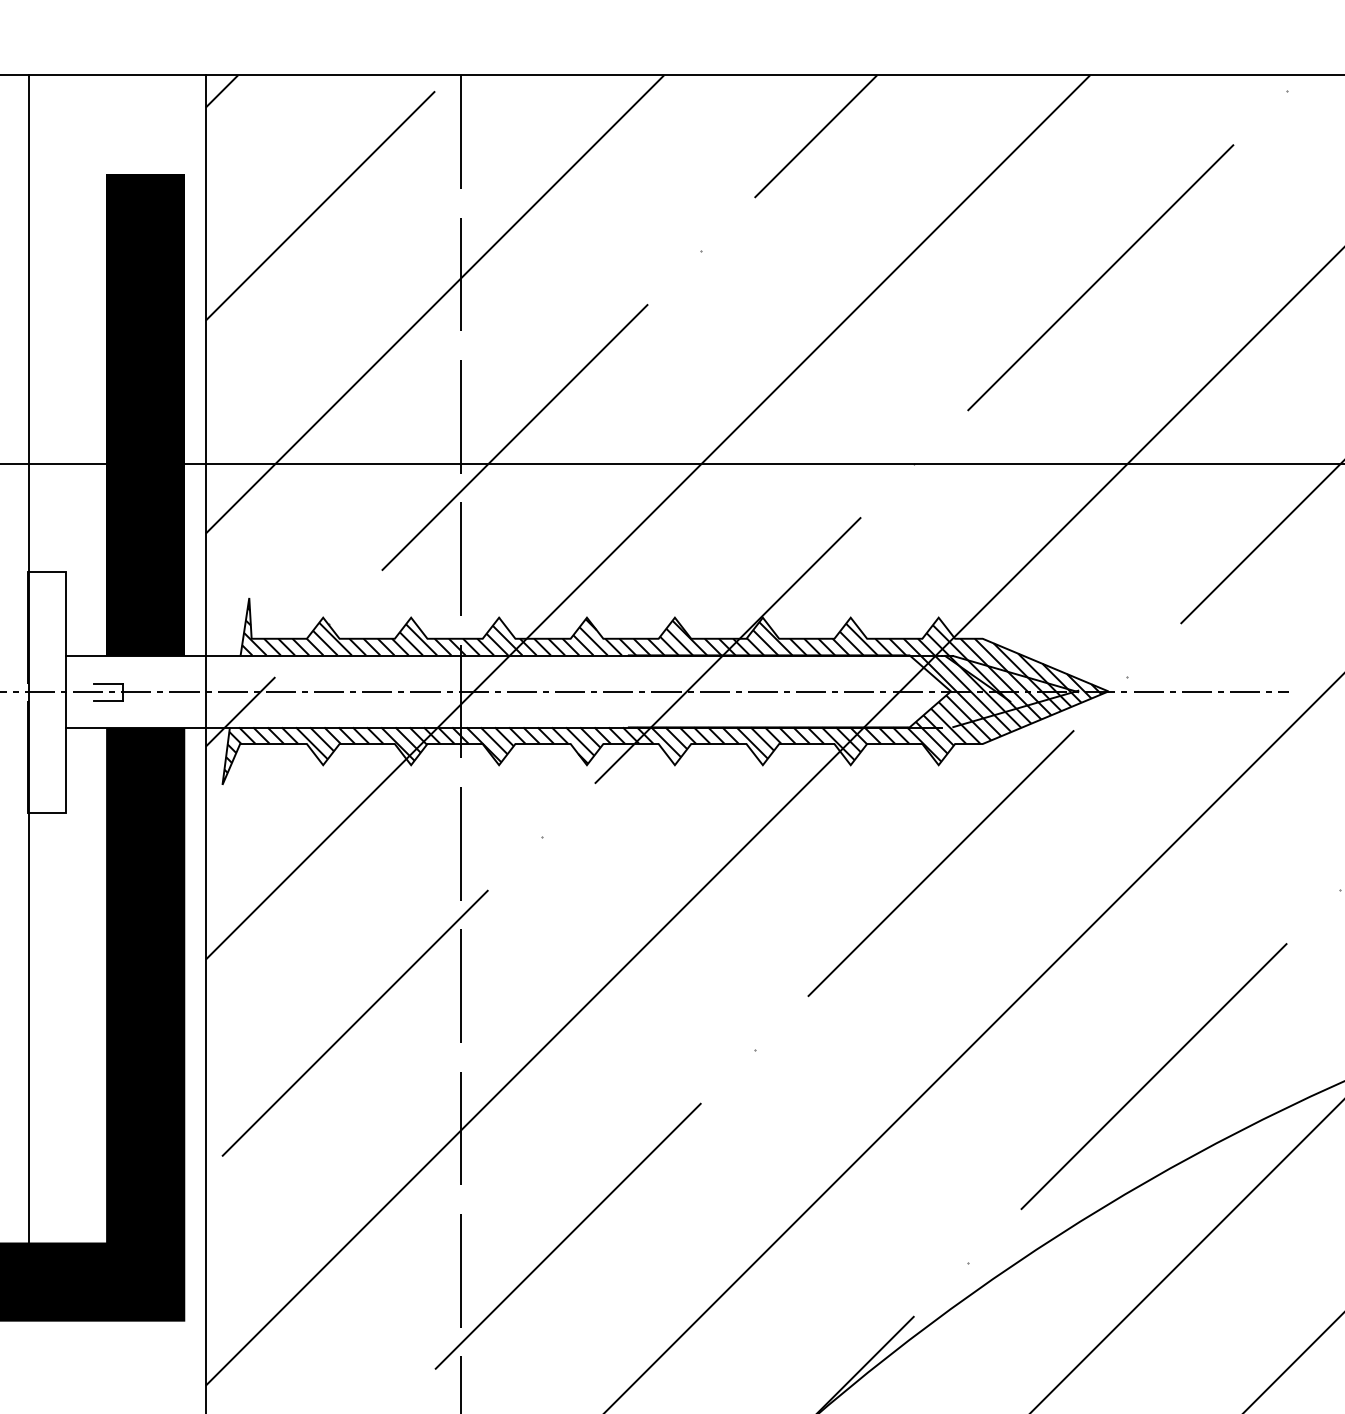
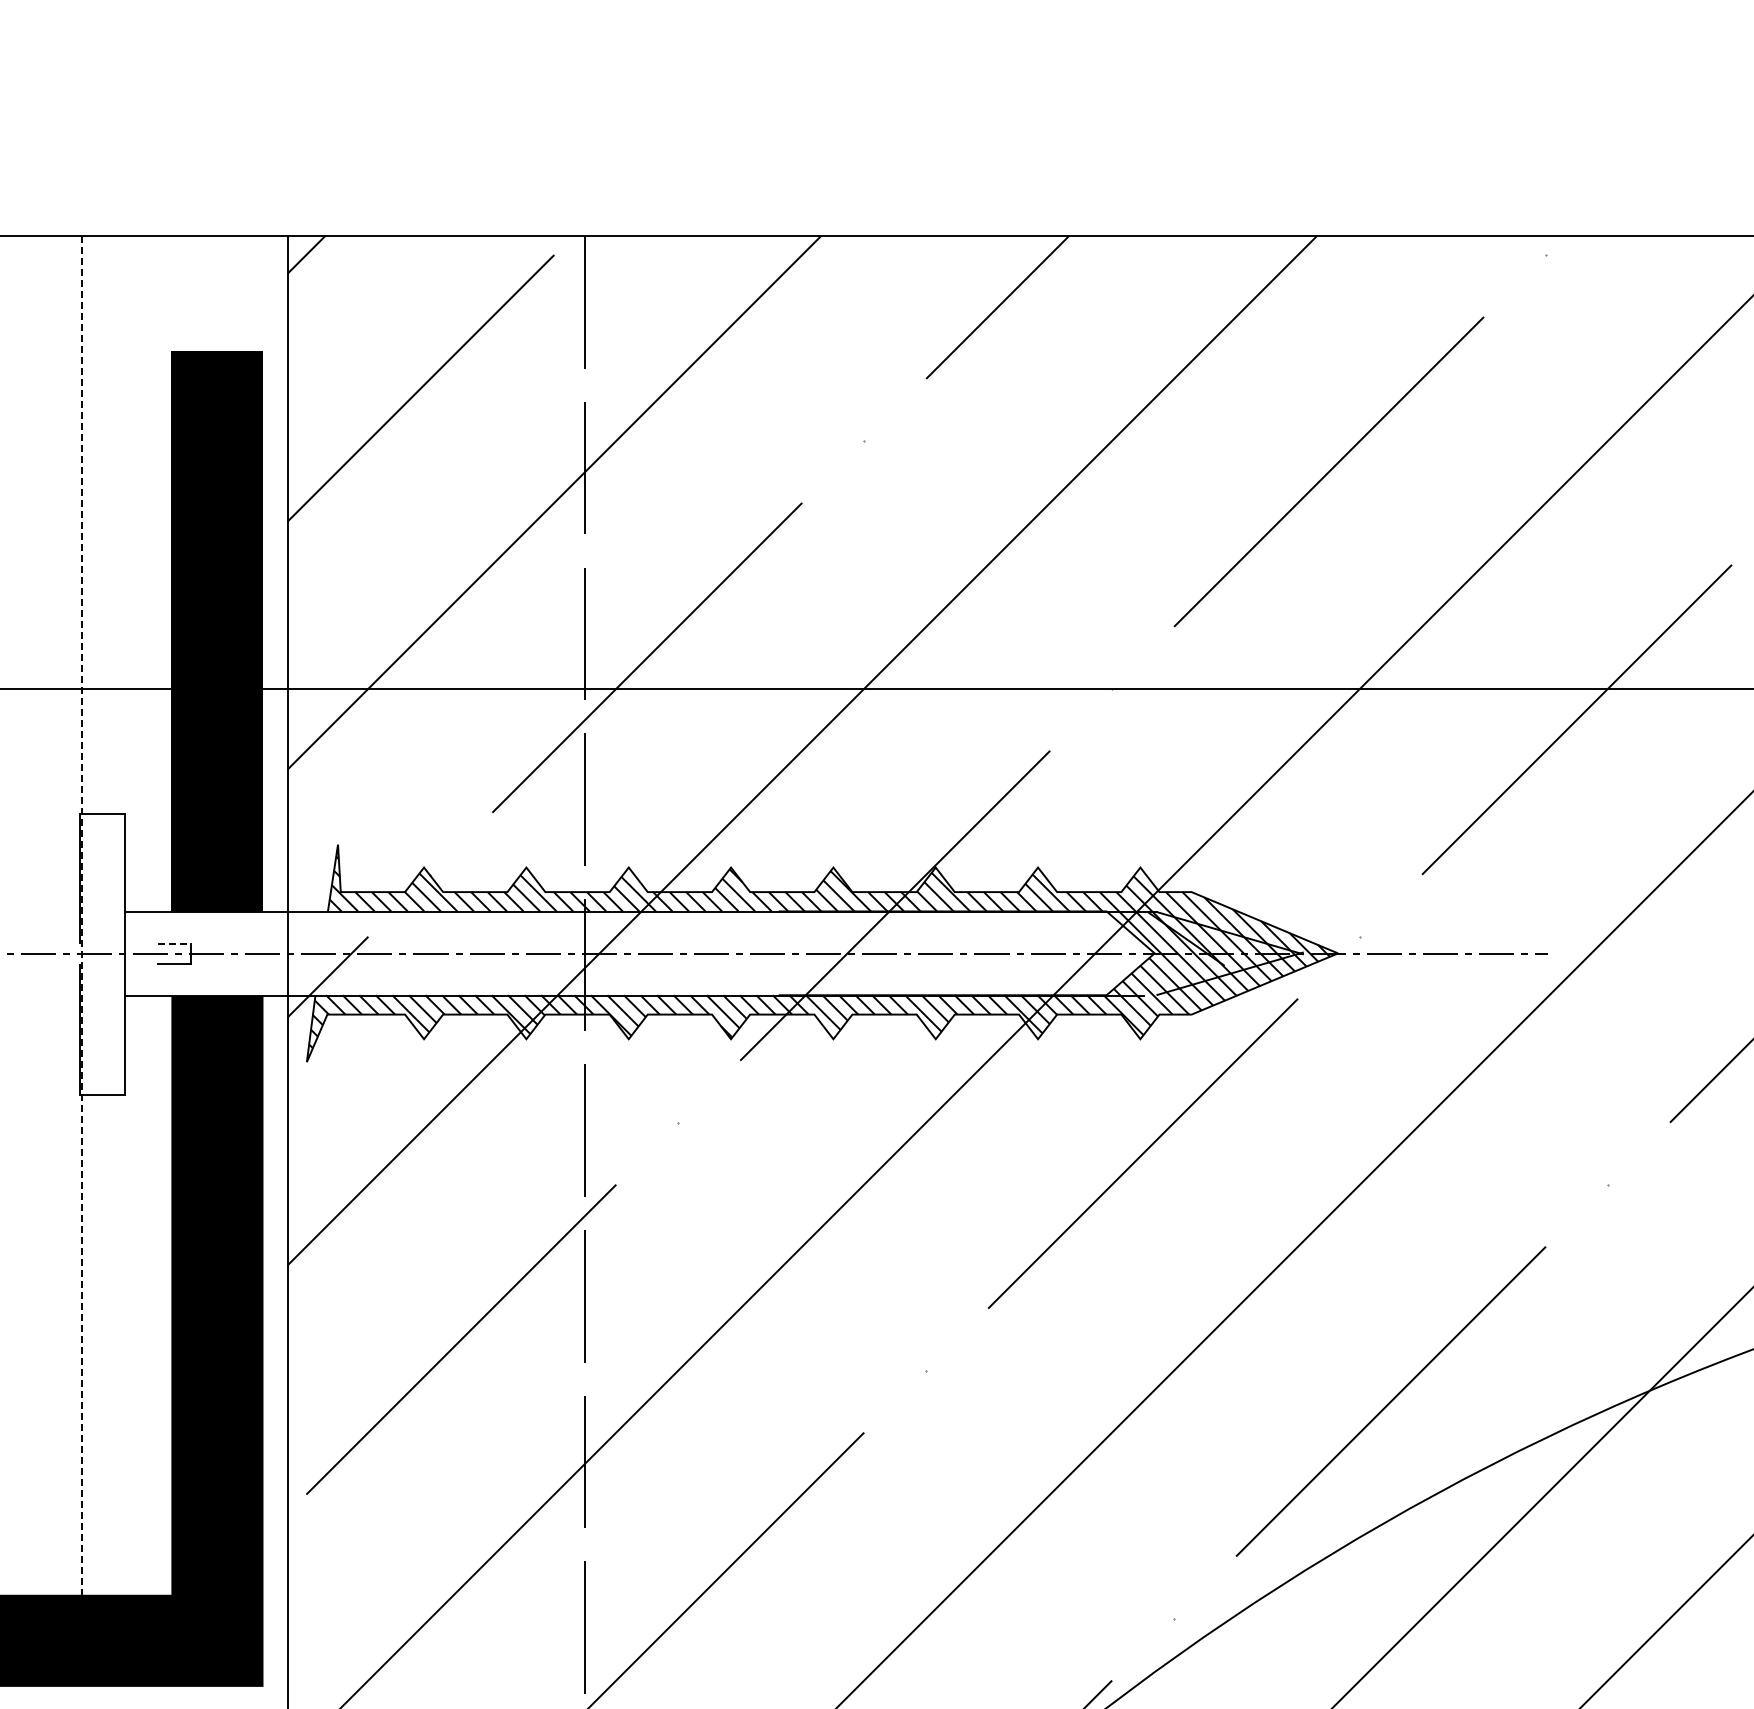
line: (28, 678) -> (81, 938), solid -> dashed
line: (108, 683) -> (174, 944), solid -> dashed

